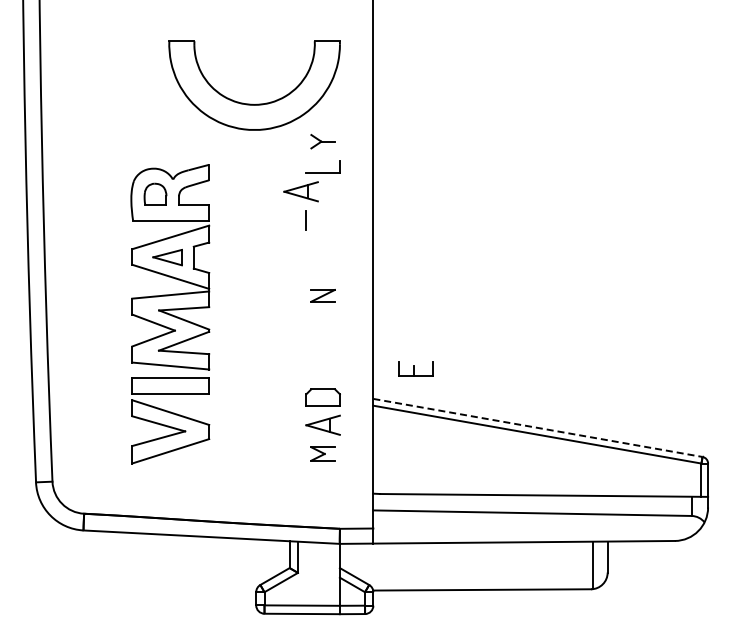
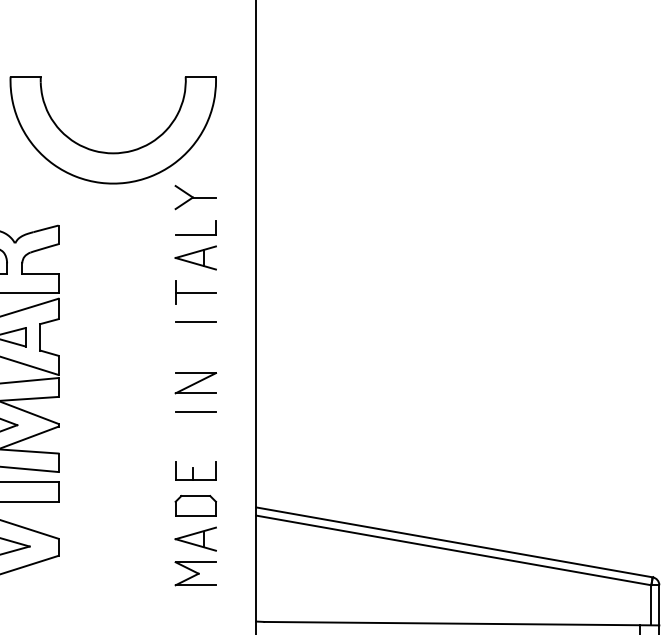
part: (322, 141) -> (195, 197), size x1.43
part: (300, 191) -> (195, 257), moved
line: (322, 220) -> (195, 292), added
line: (322, 245) -> (195, 322), added
part: (322, 295) -> (195, 382), size x1.43
line: (322, 319) -> (195, 411), added
part: (415, 368) -> (195, 470), moved
line: (538, 428) -> (455, 543), dashed -> solid
part: (322, 453) -> (195, 573), size x1.43

